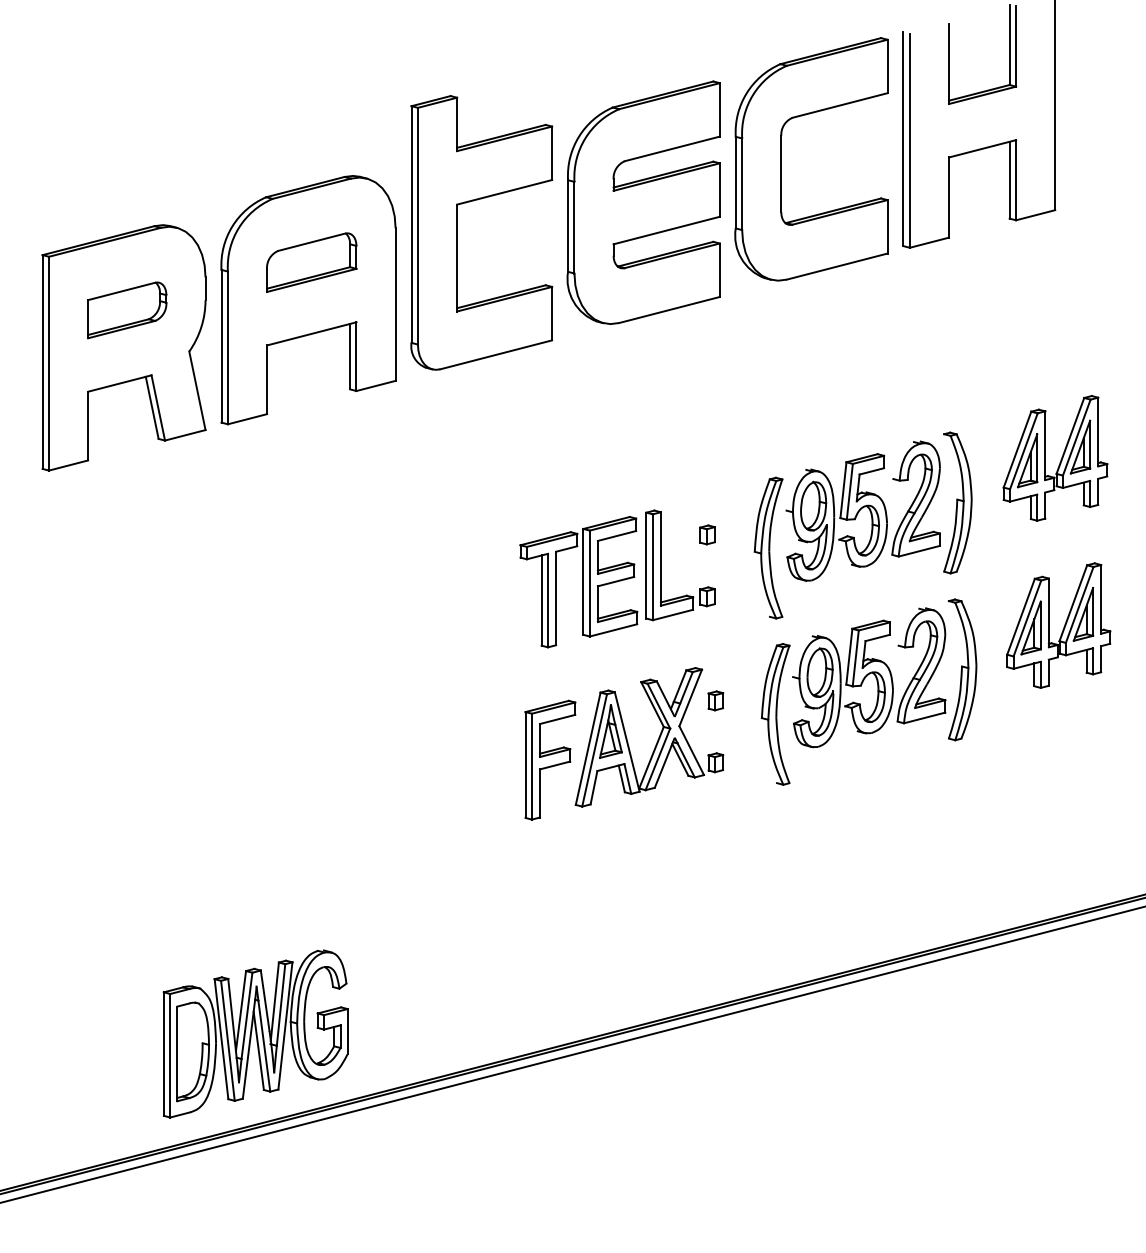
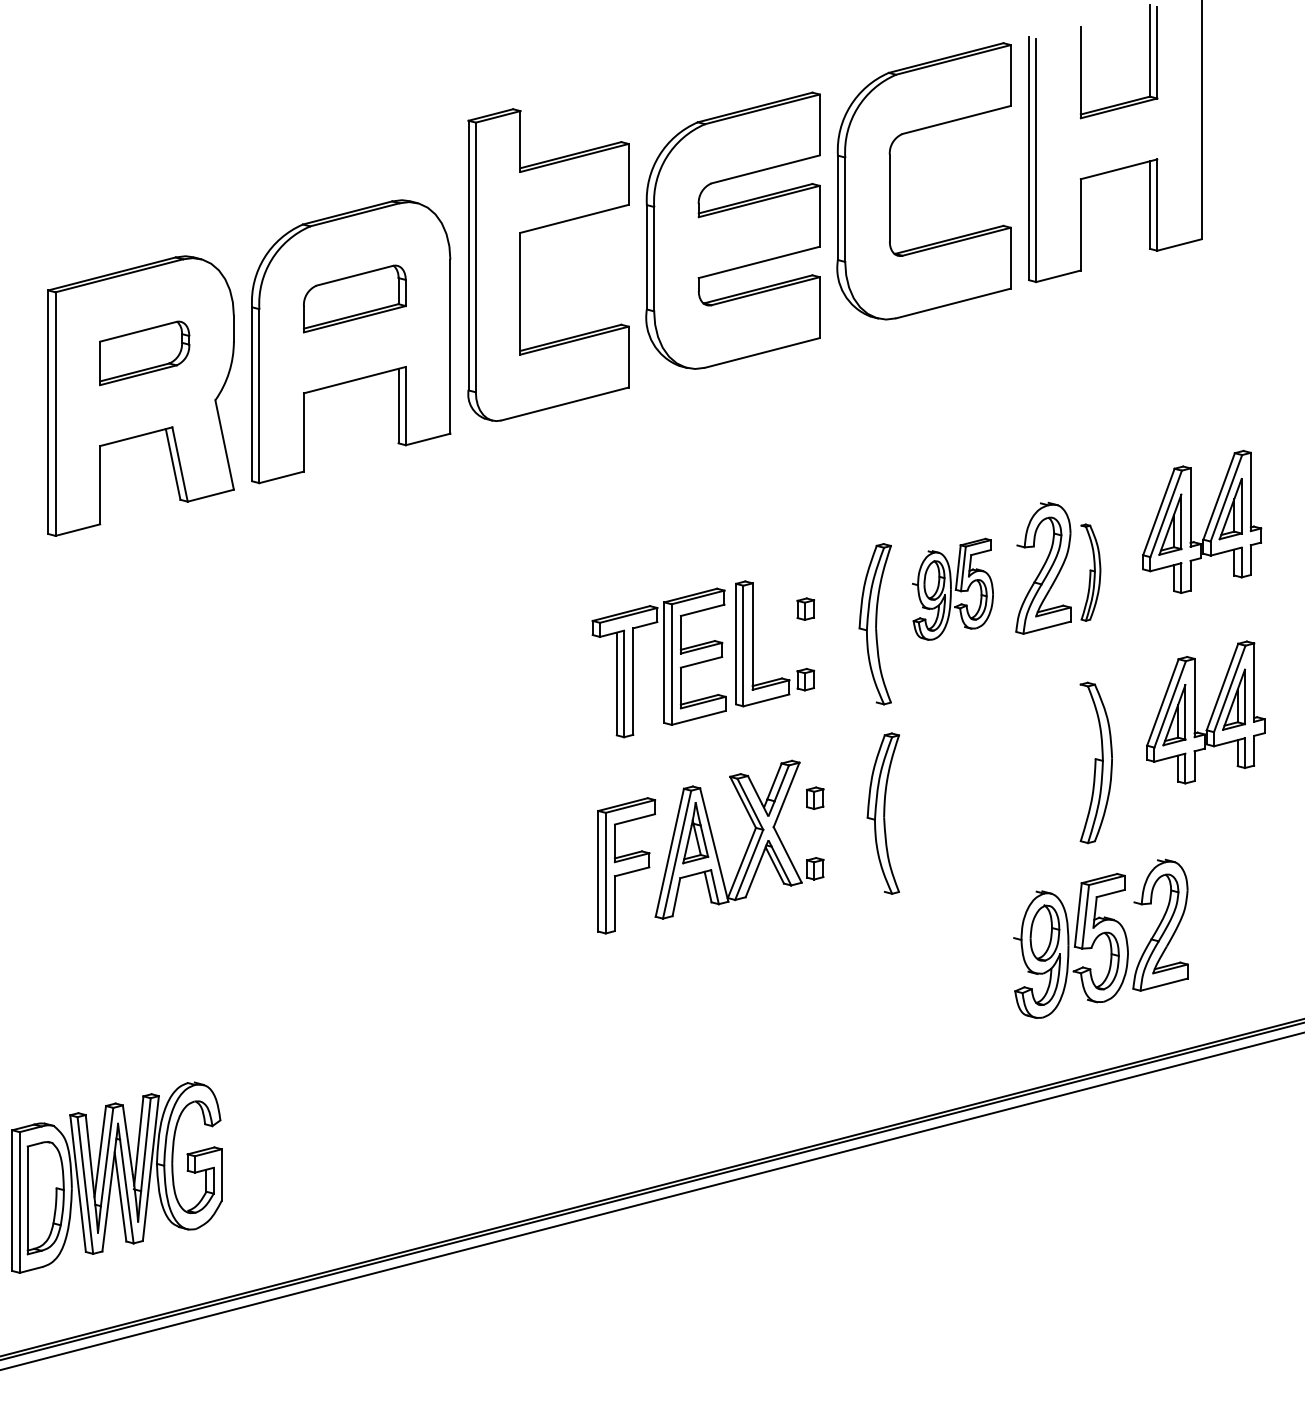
part: (957, 502) -> (1090, 572), size x0.6
part: (836, 517) -> (952, 589), size x0.7
part: (868, 677) -> (1100, 938), moved
part: (255, 1033) -> (116, 1177), moved

